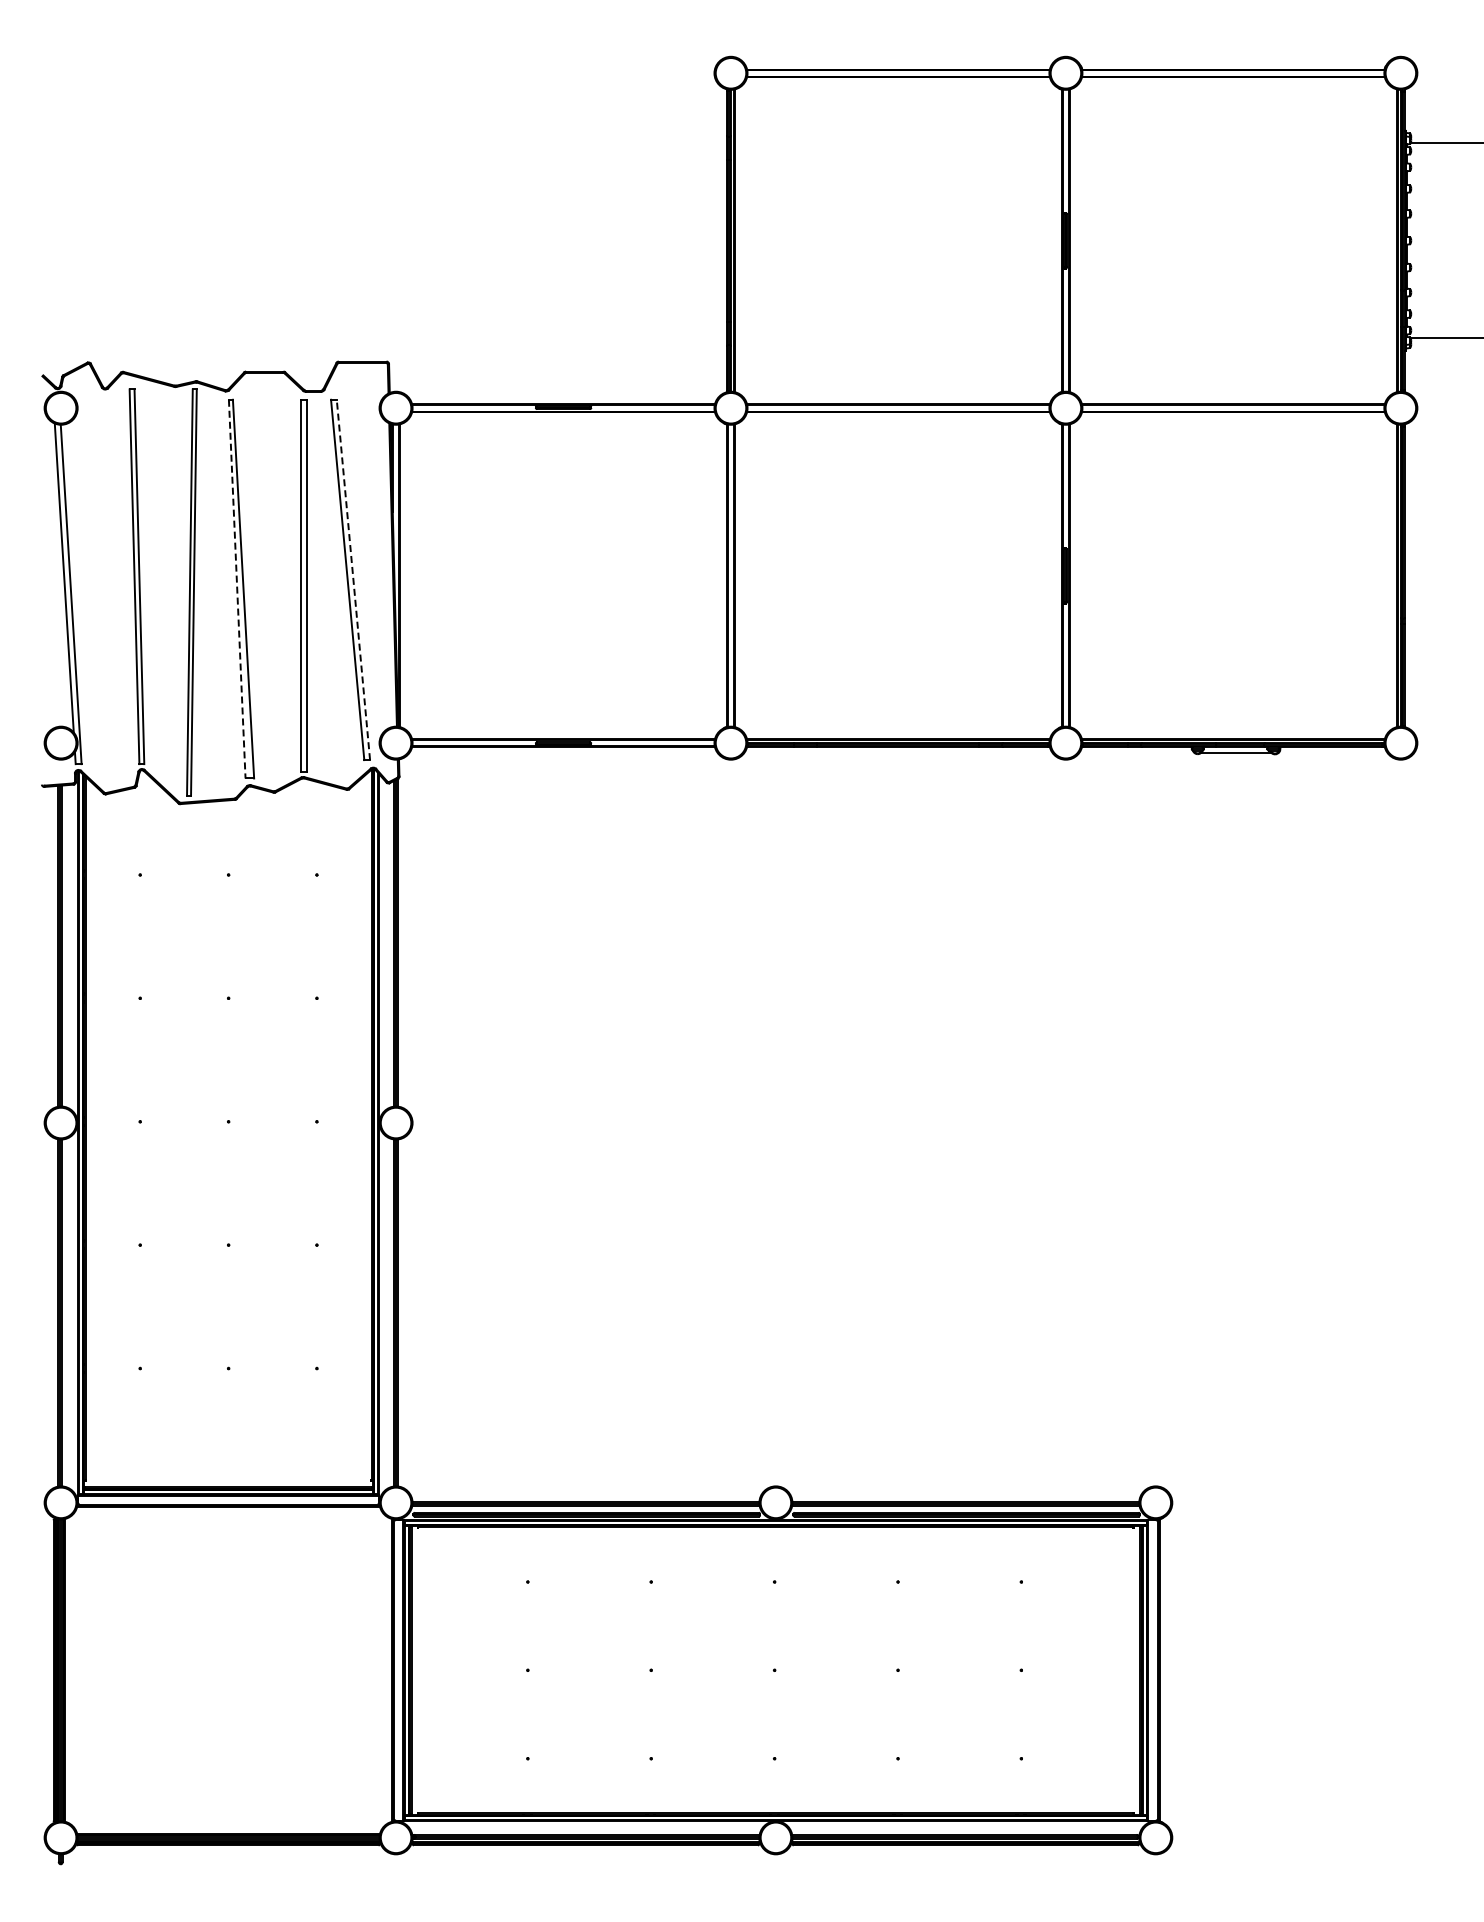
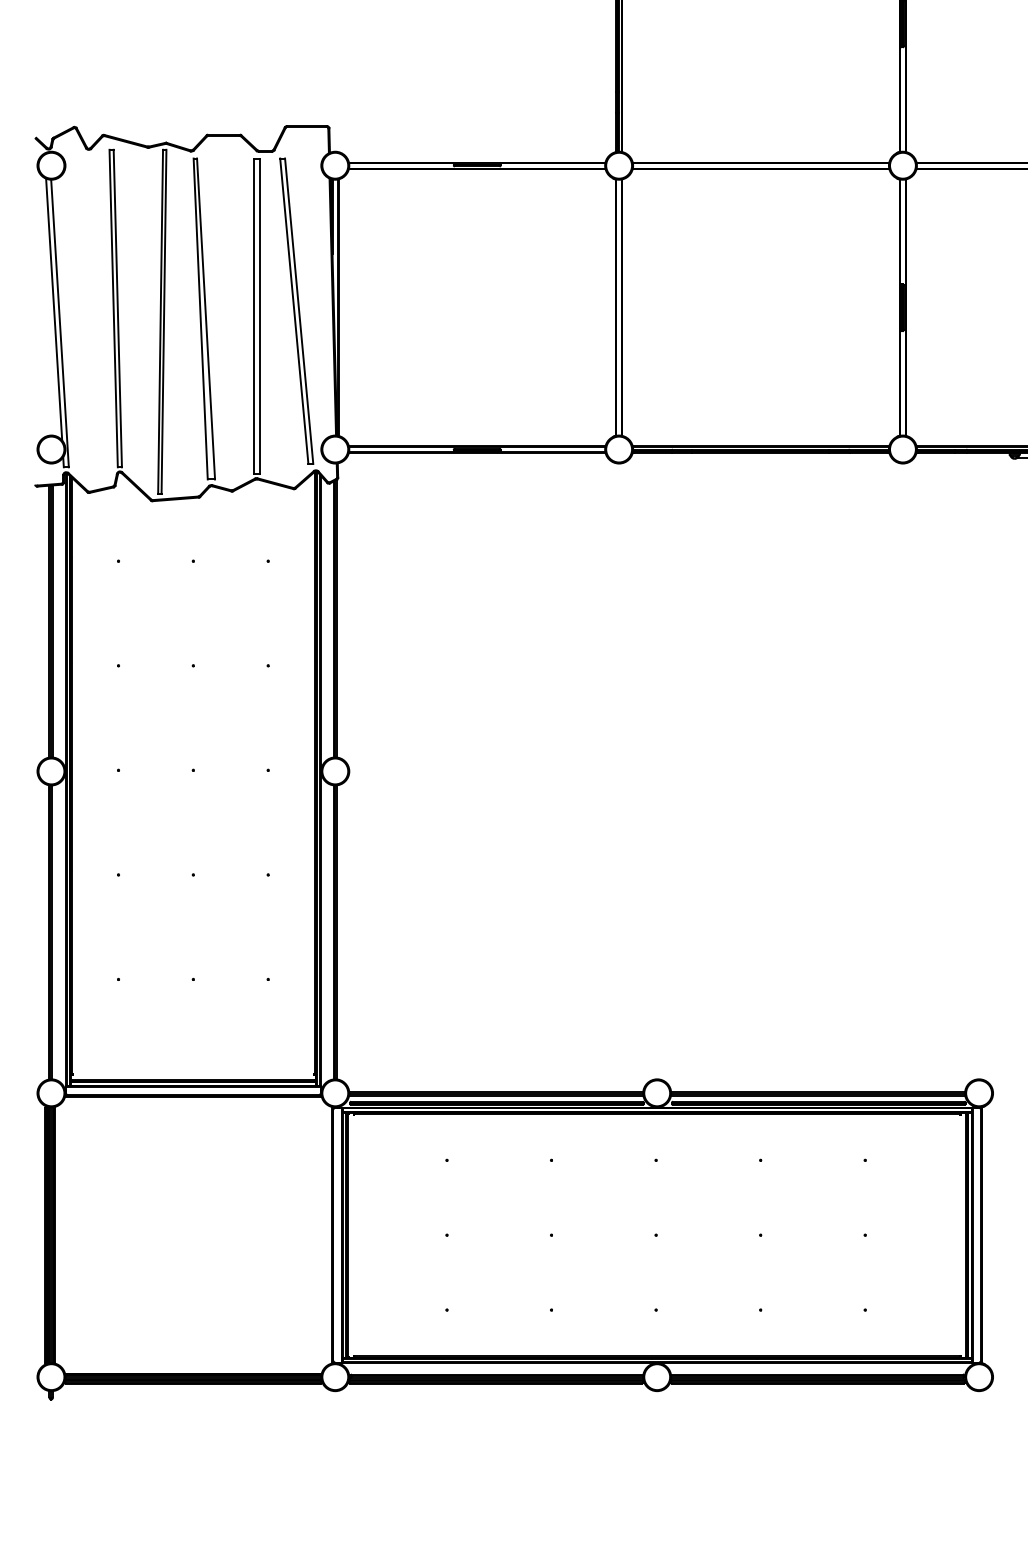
line: (353, 579) -> (299, 310), dashed -> solid
line: (237, 589) -> (200, 319), dashed -> solid

